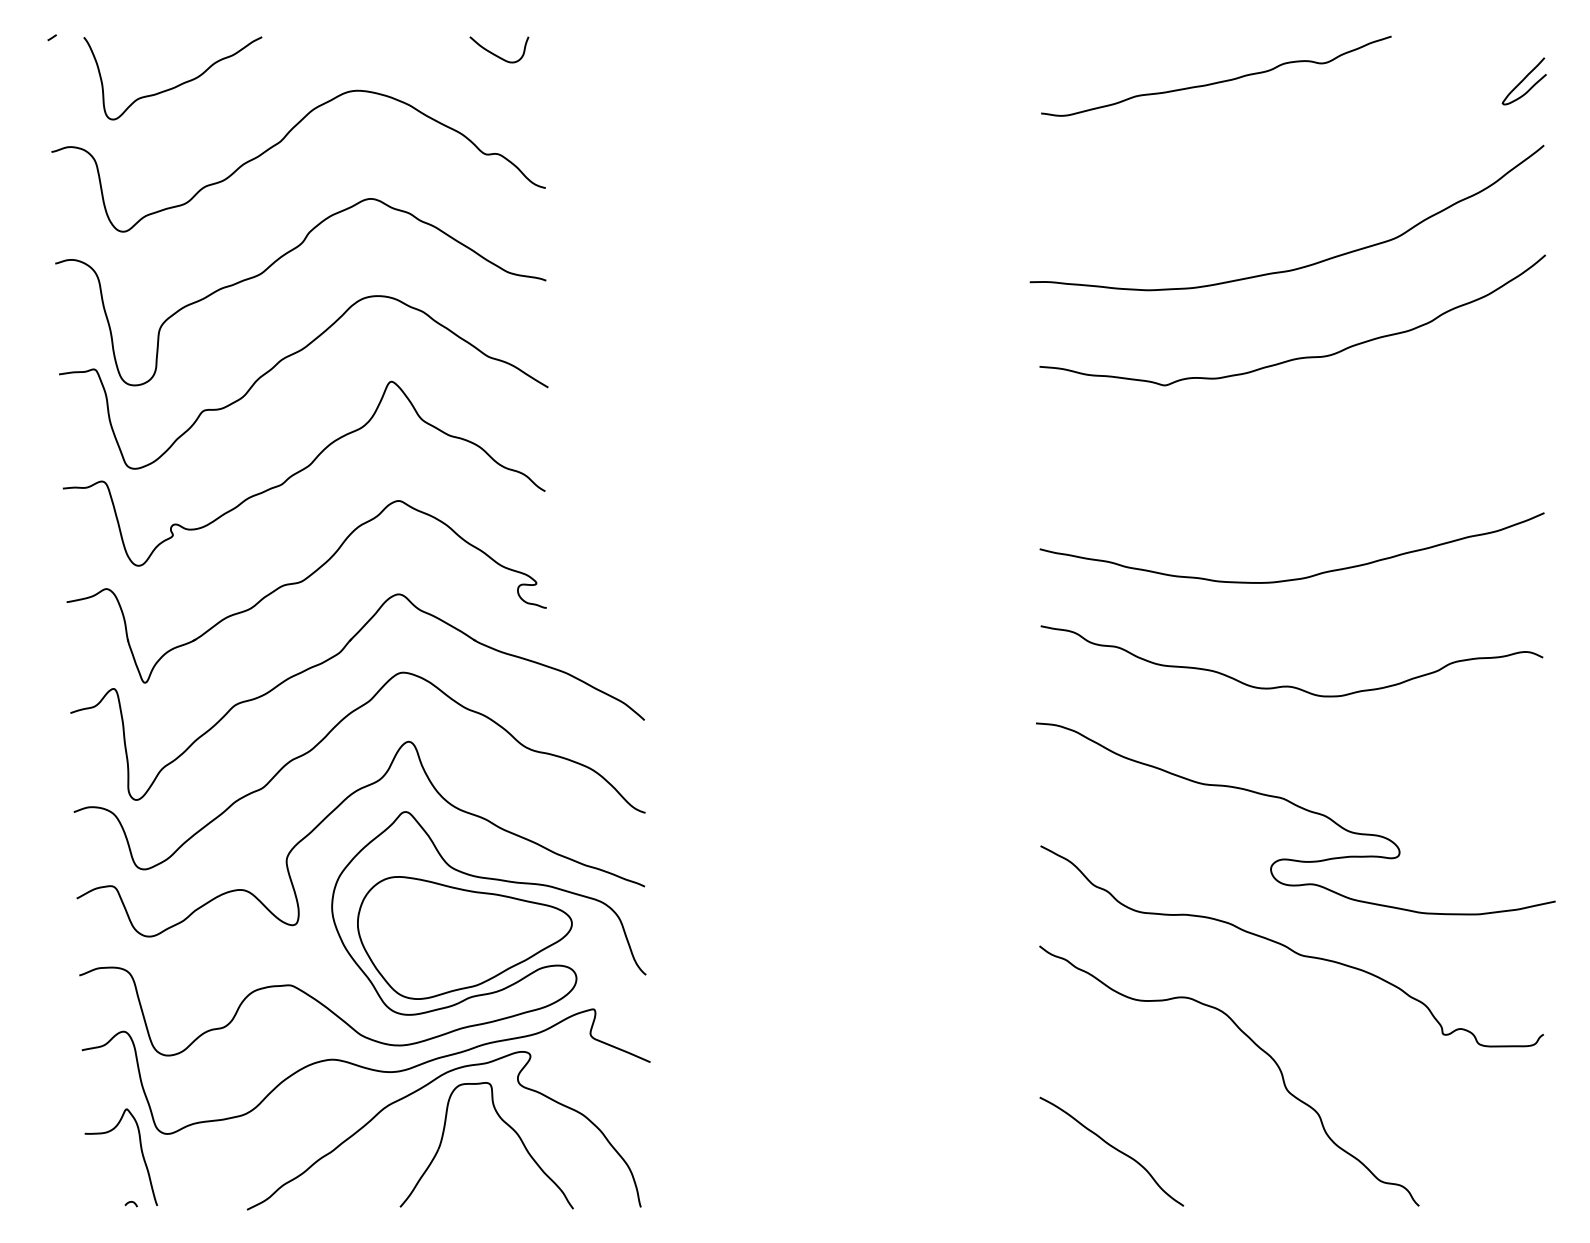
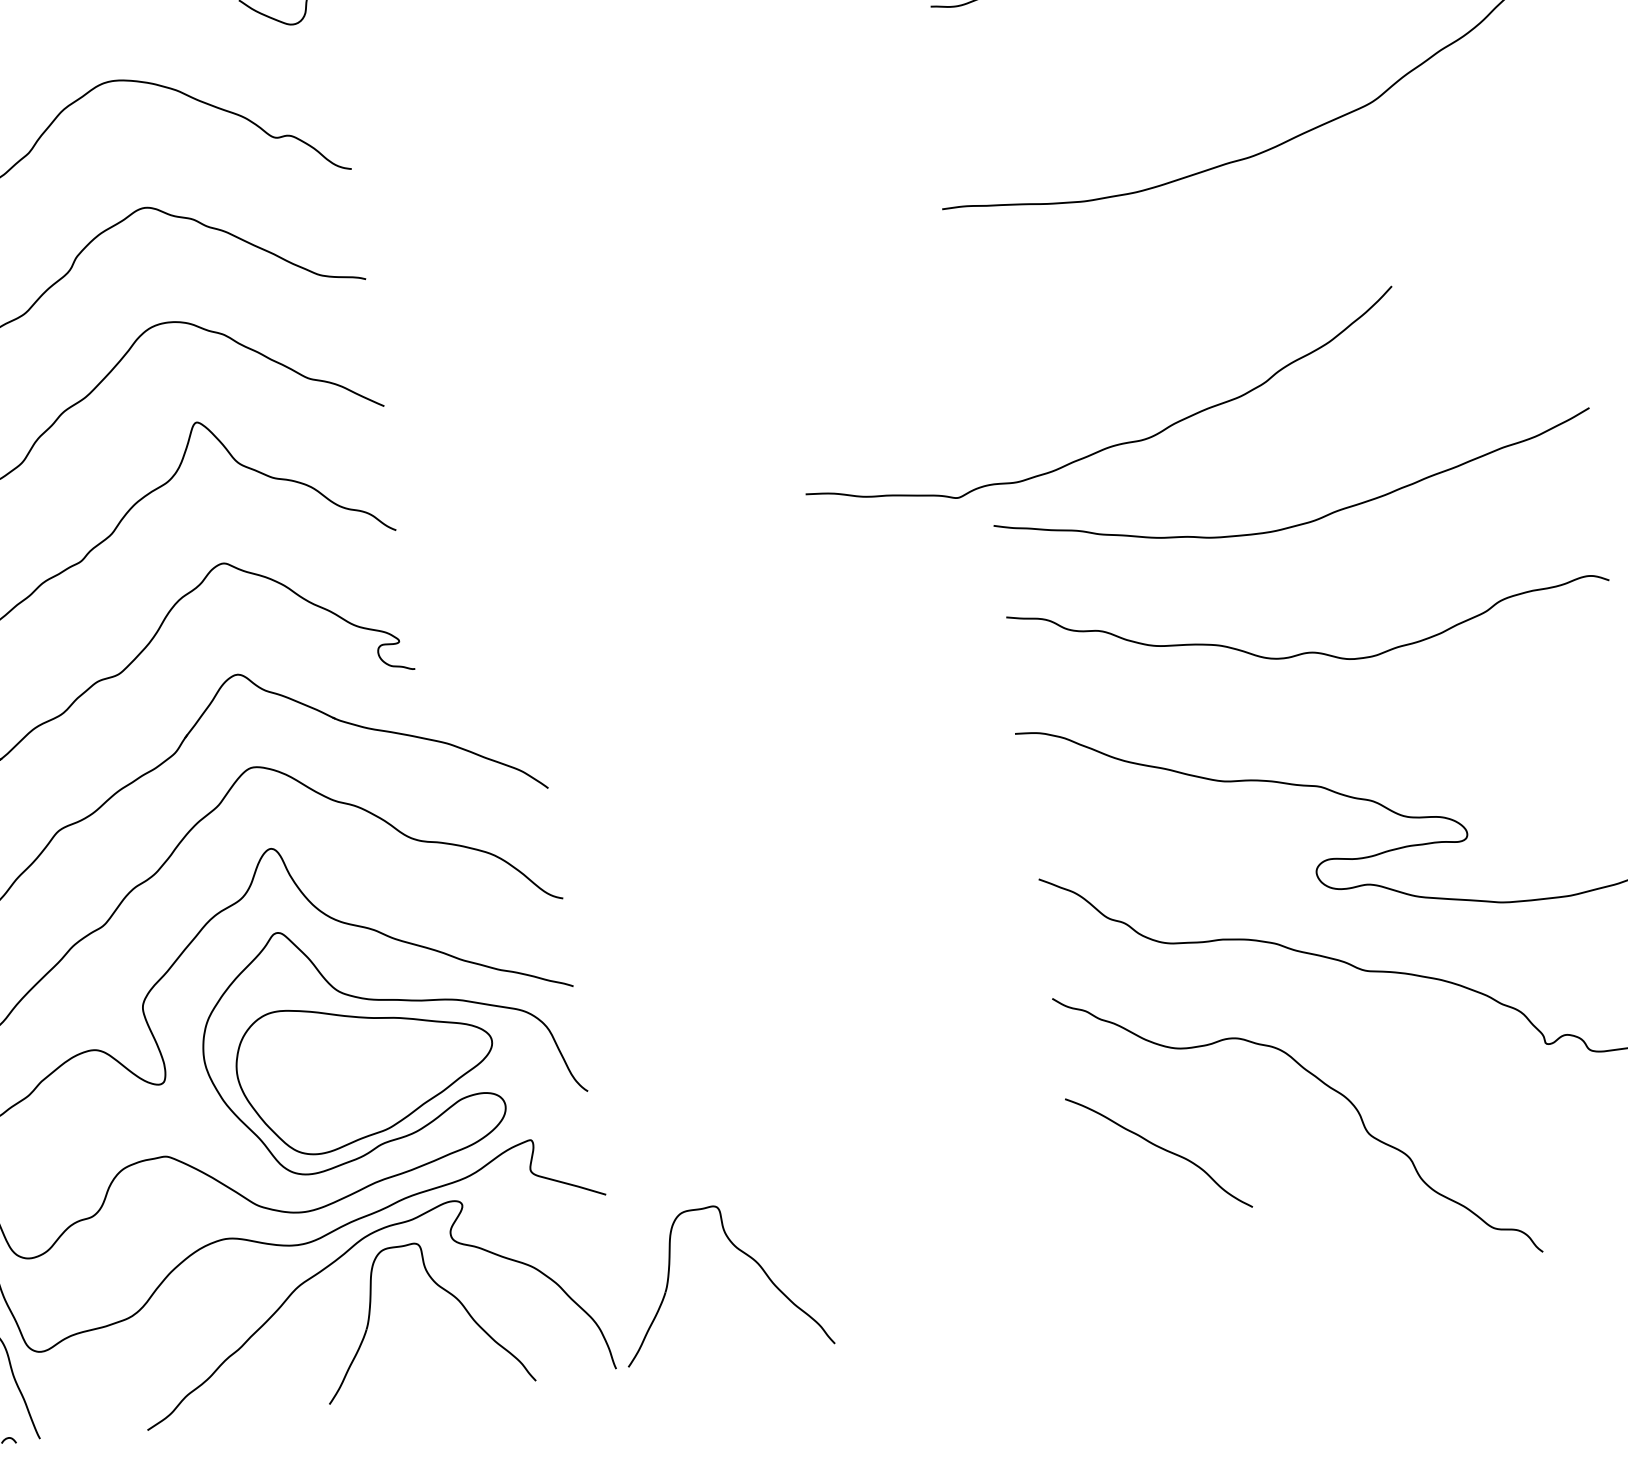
curve: (1297, 357) -> (1111, 445), moved
part: (755, 1123) -> (740, 1252), added
curve: (1113, 1148) -> (1160, 1148), moved

